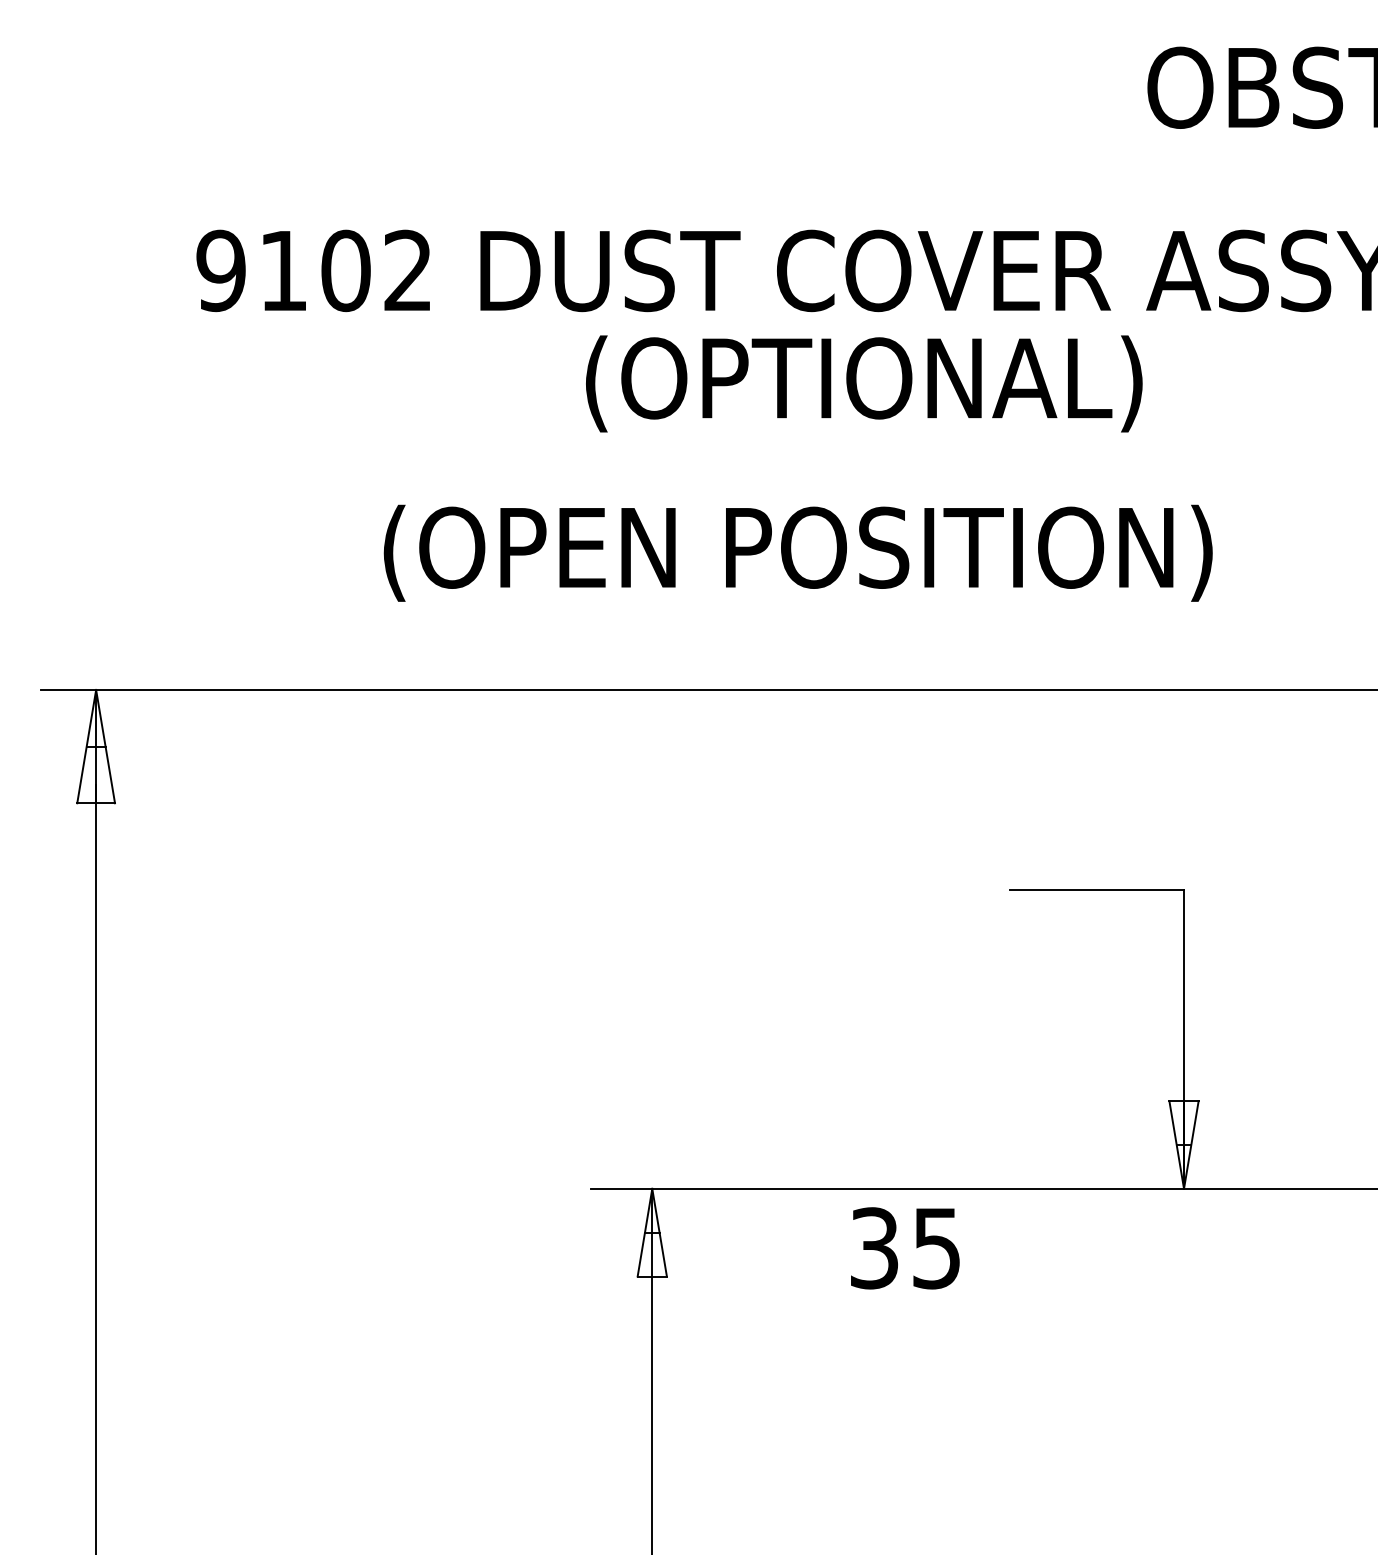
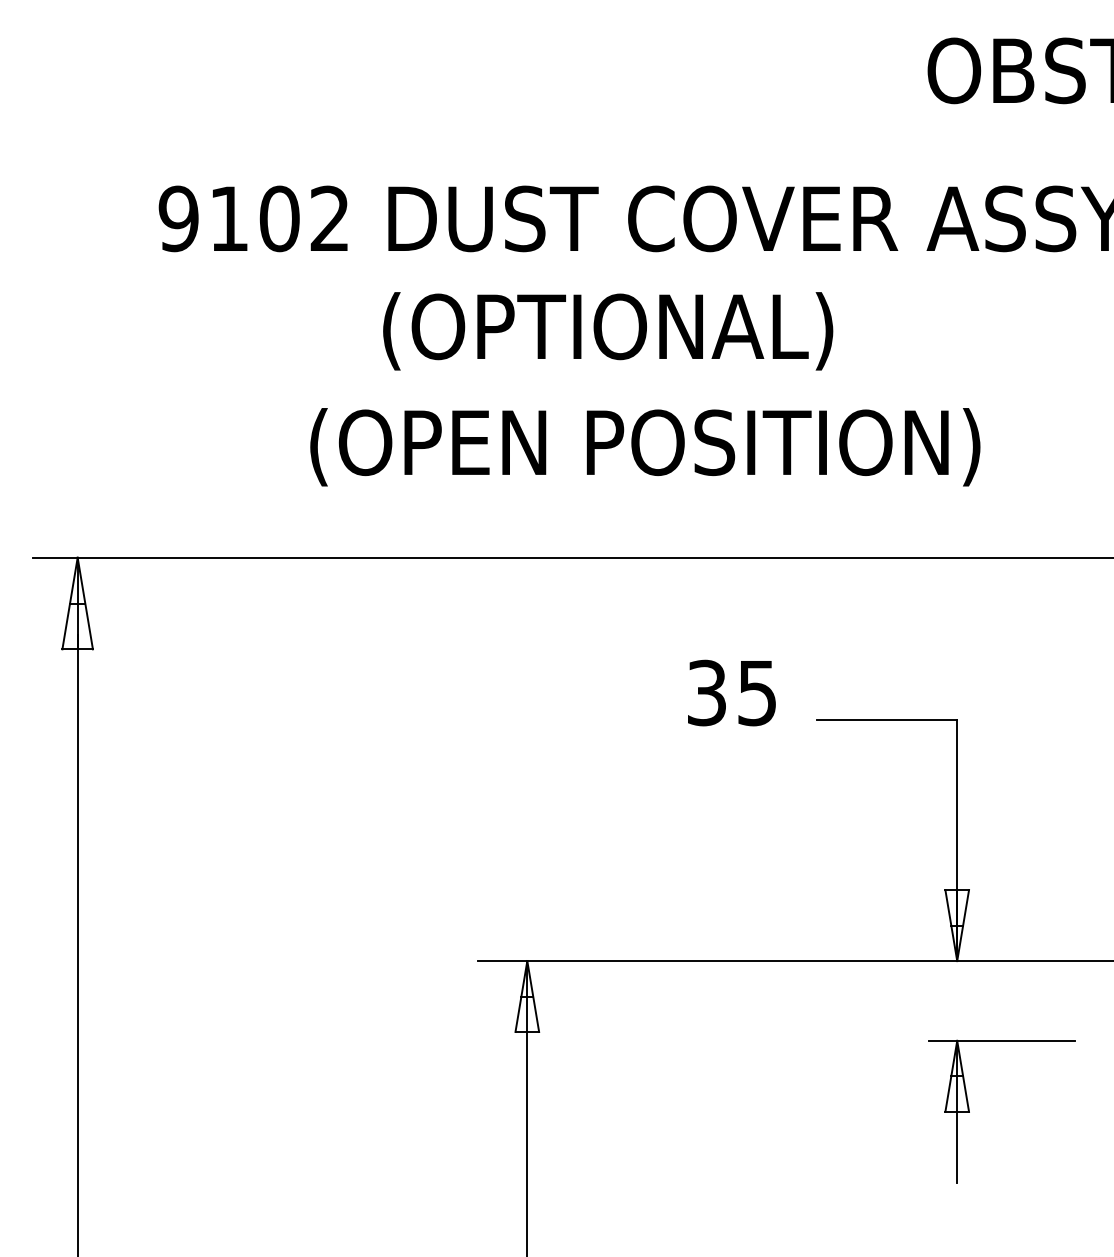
text: (864, 383) -> (608, 330), moved
text: (905, 1248) -> (732, 693), moved
part: (1199, 1374) -> (969, 1111), added

